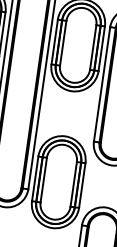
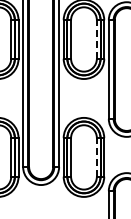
line: (92, 46) -> (96, 38), solid -> dashed
line: (73, 183) -> (96, 156), solid -> dashed

